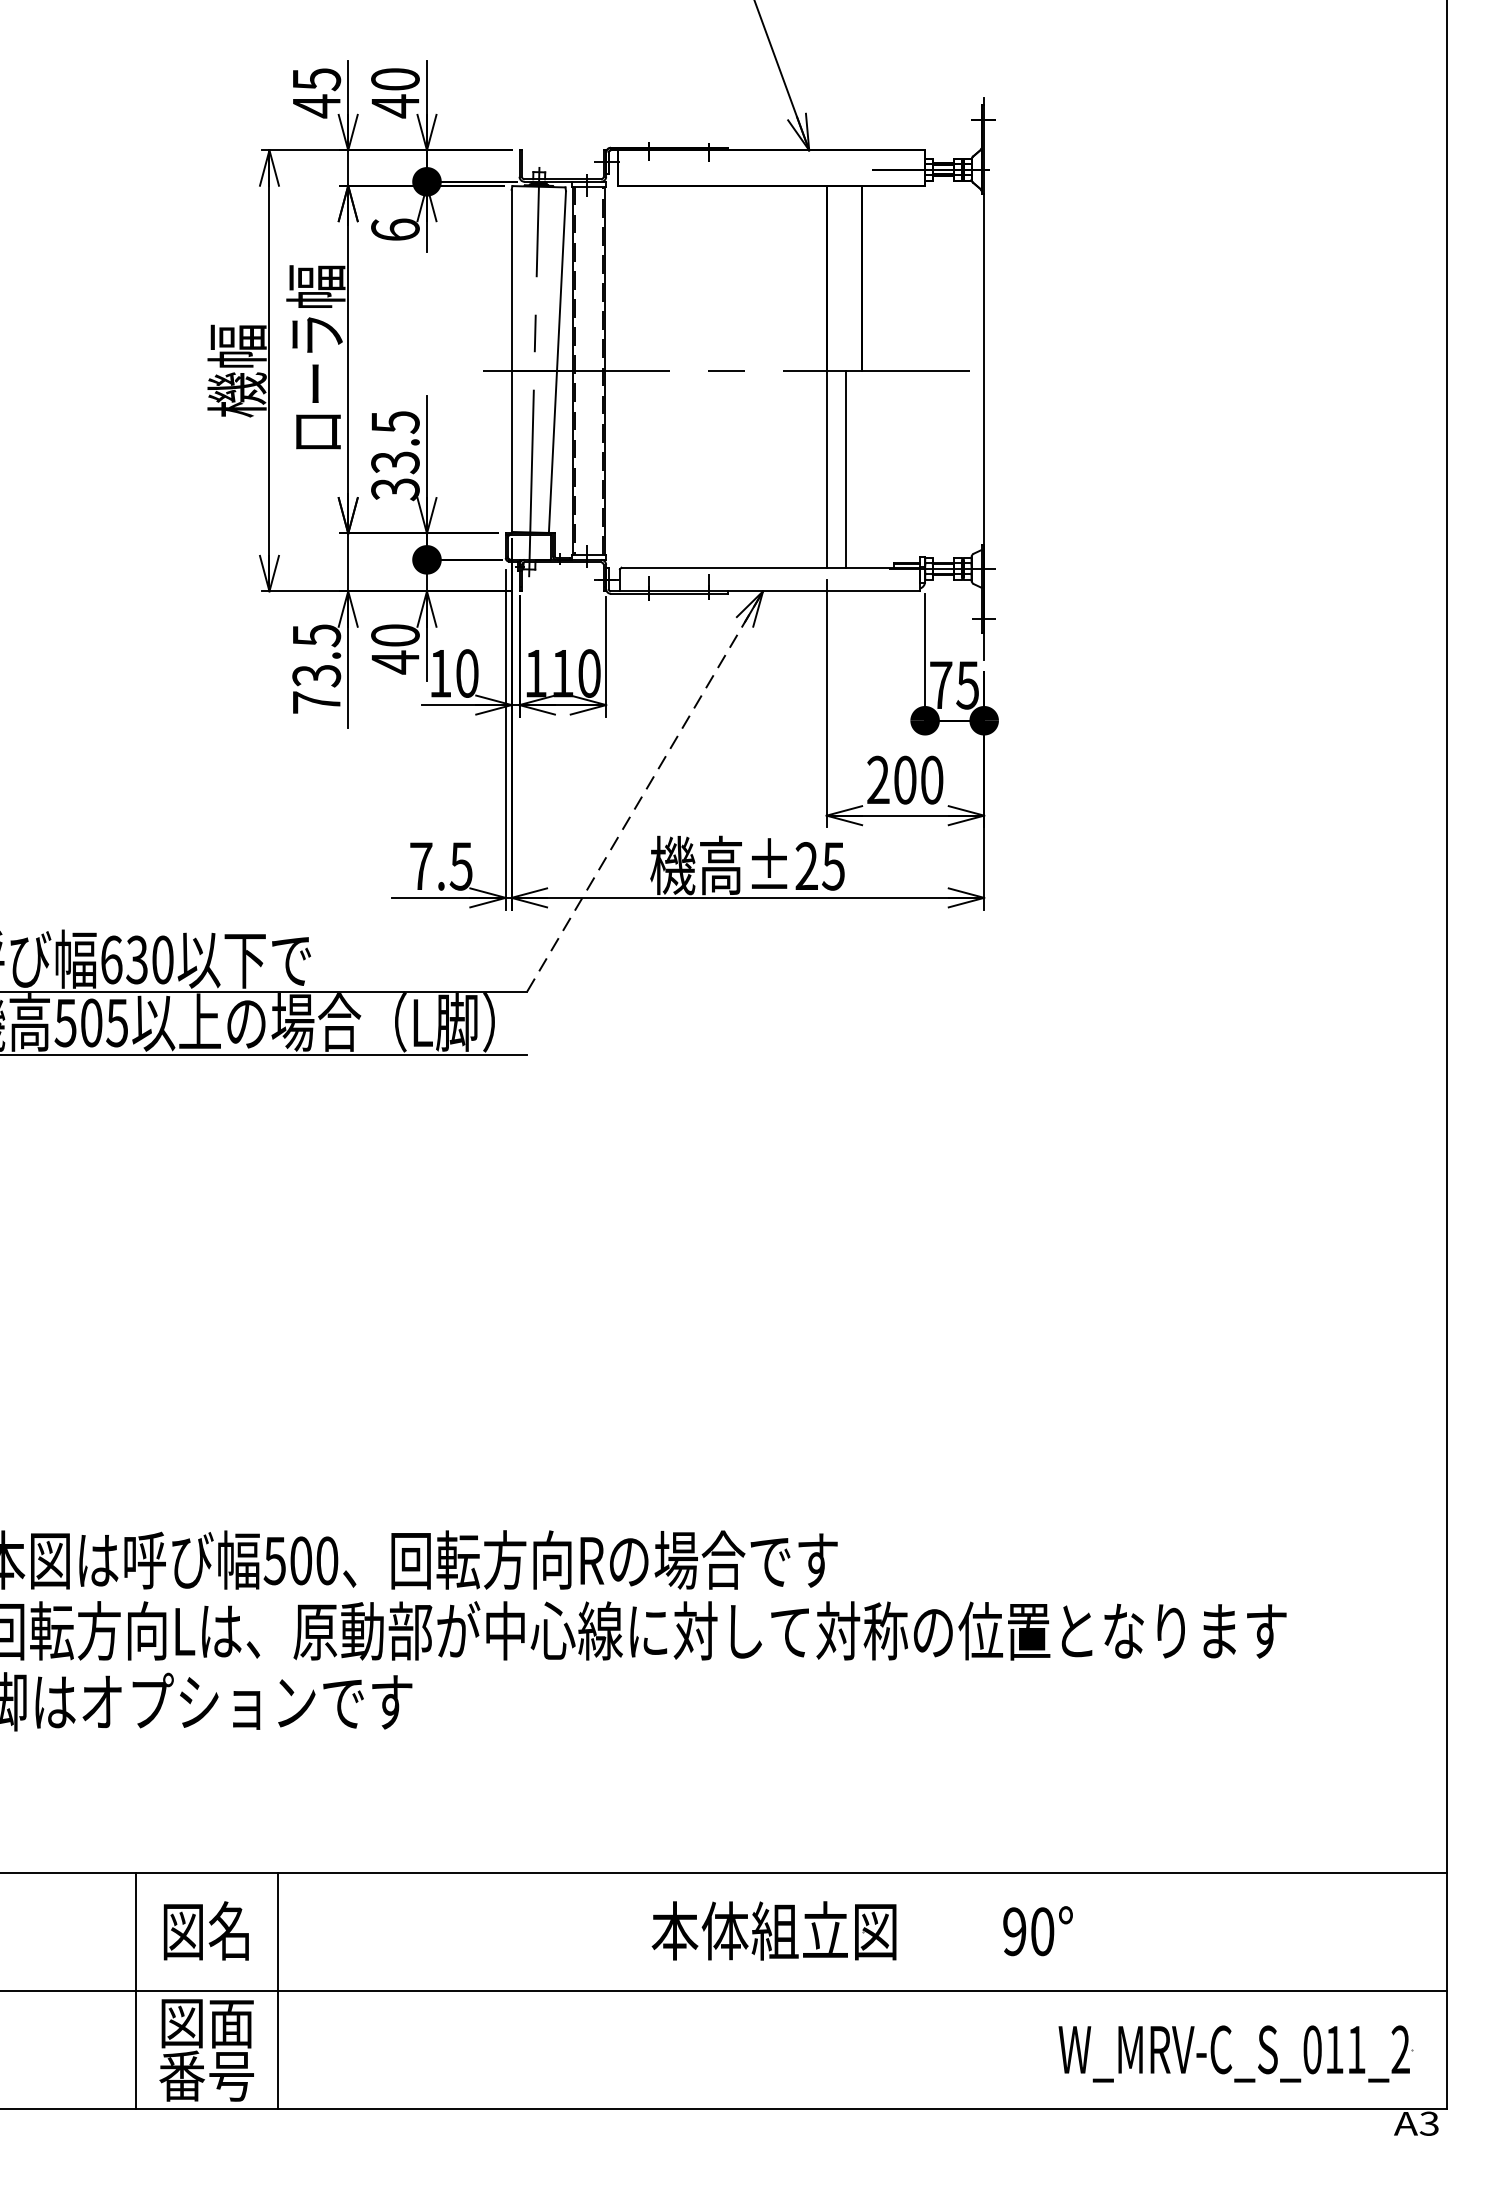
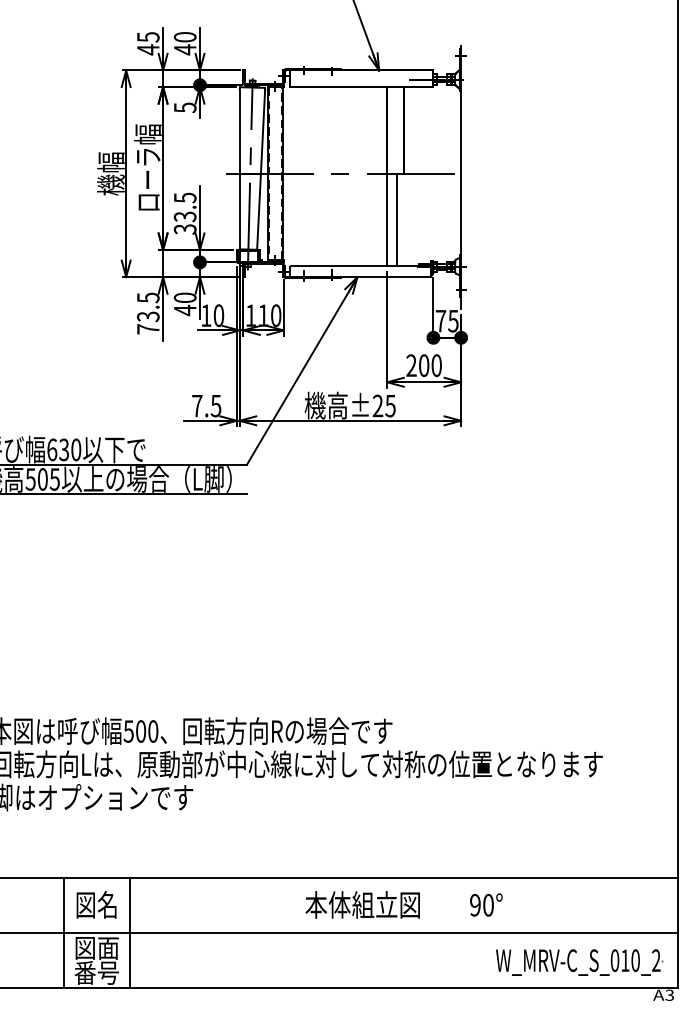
text: (393, 229) -> (184, 107), 6 -> 5
line: (645, 790) -> (302, 370), dashed -> solid
text: (1356, 2049) -> (635, 960), W_MRV-C_S_011_2 -> W_MRV-C_S_010_2

